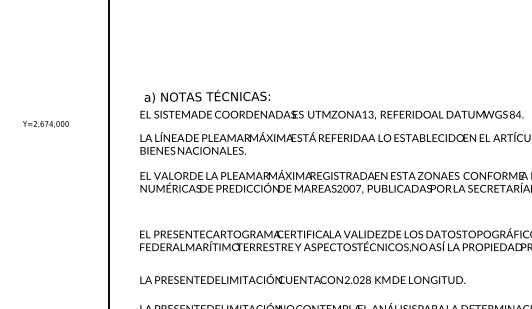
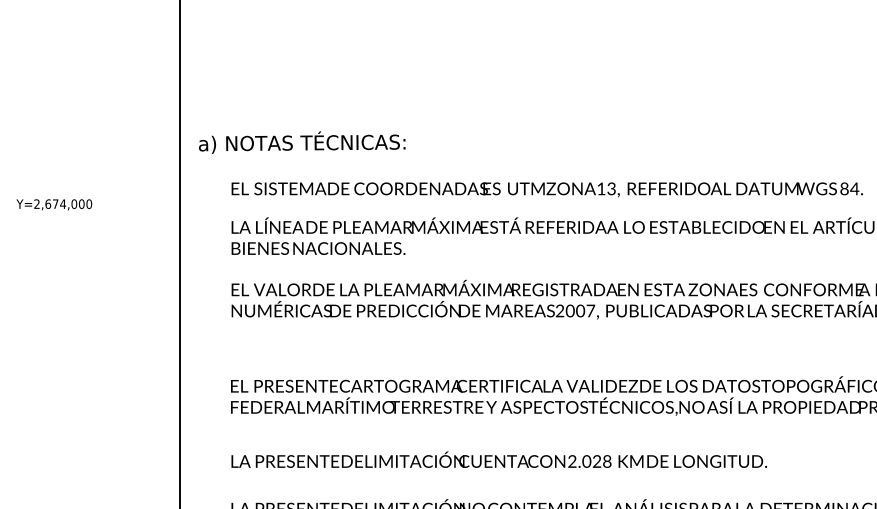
text: (206, 96) -> (300, 142), moved
text: (45, 124) -> (53, 205), moved

